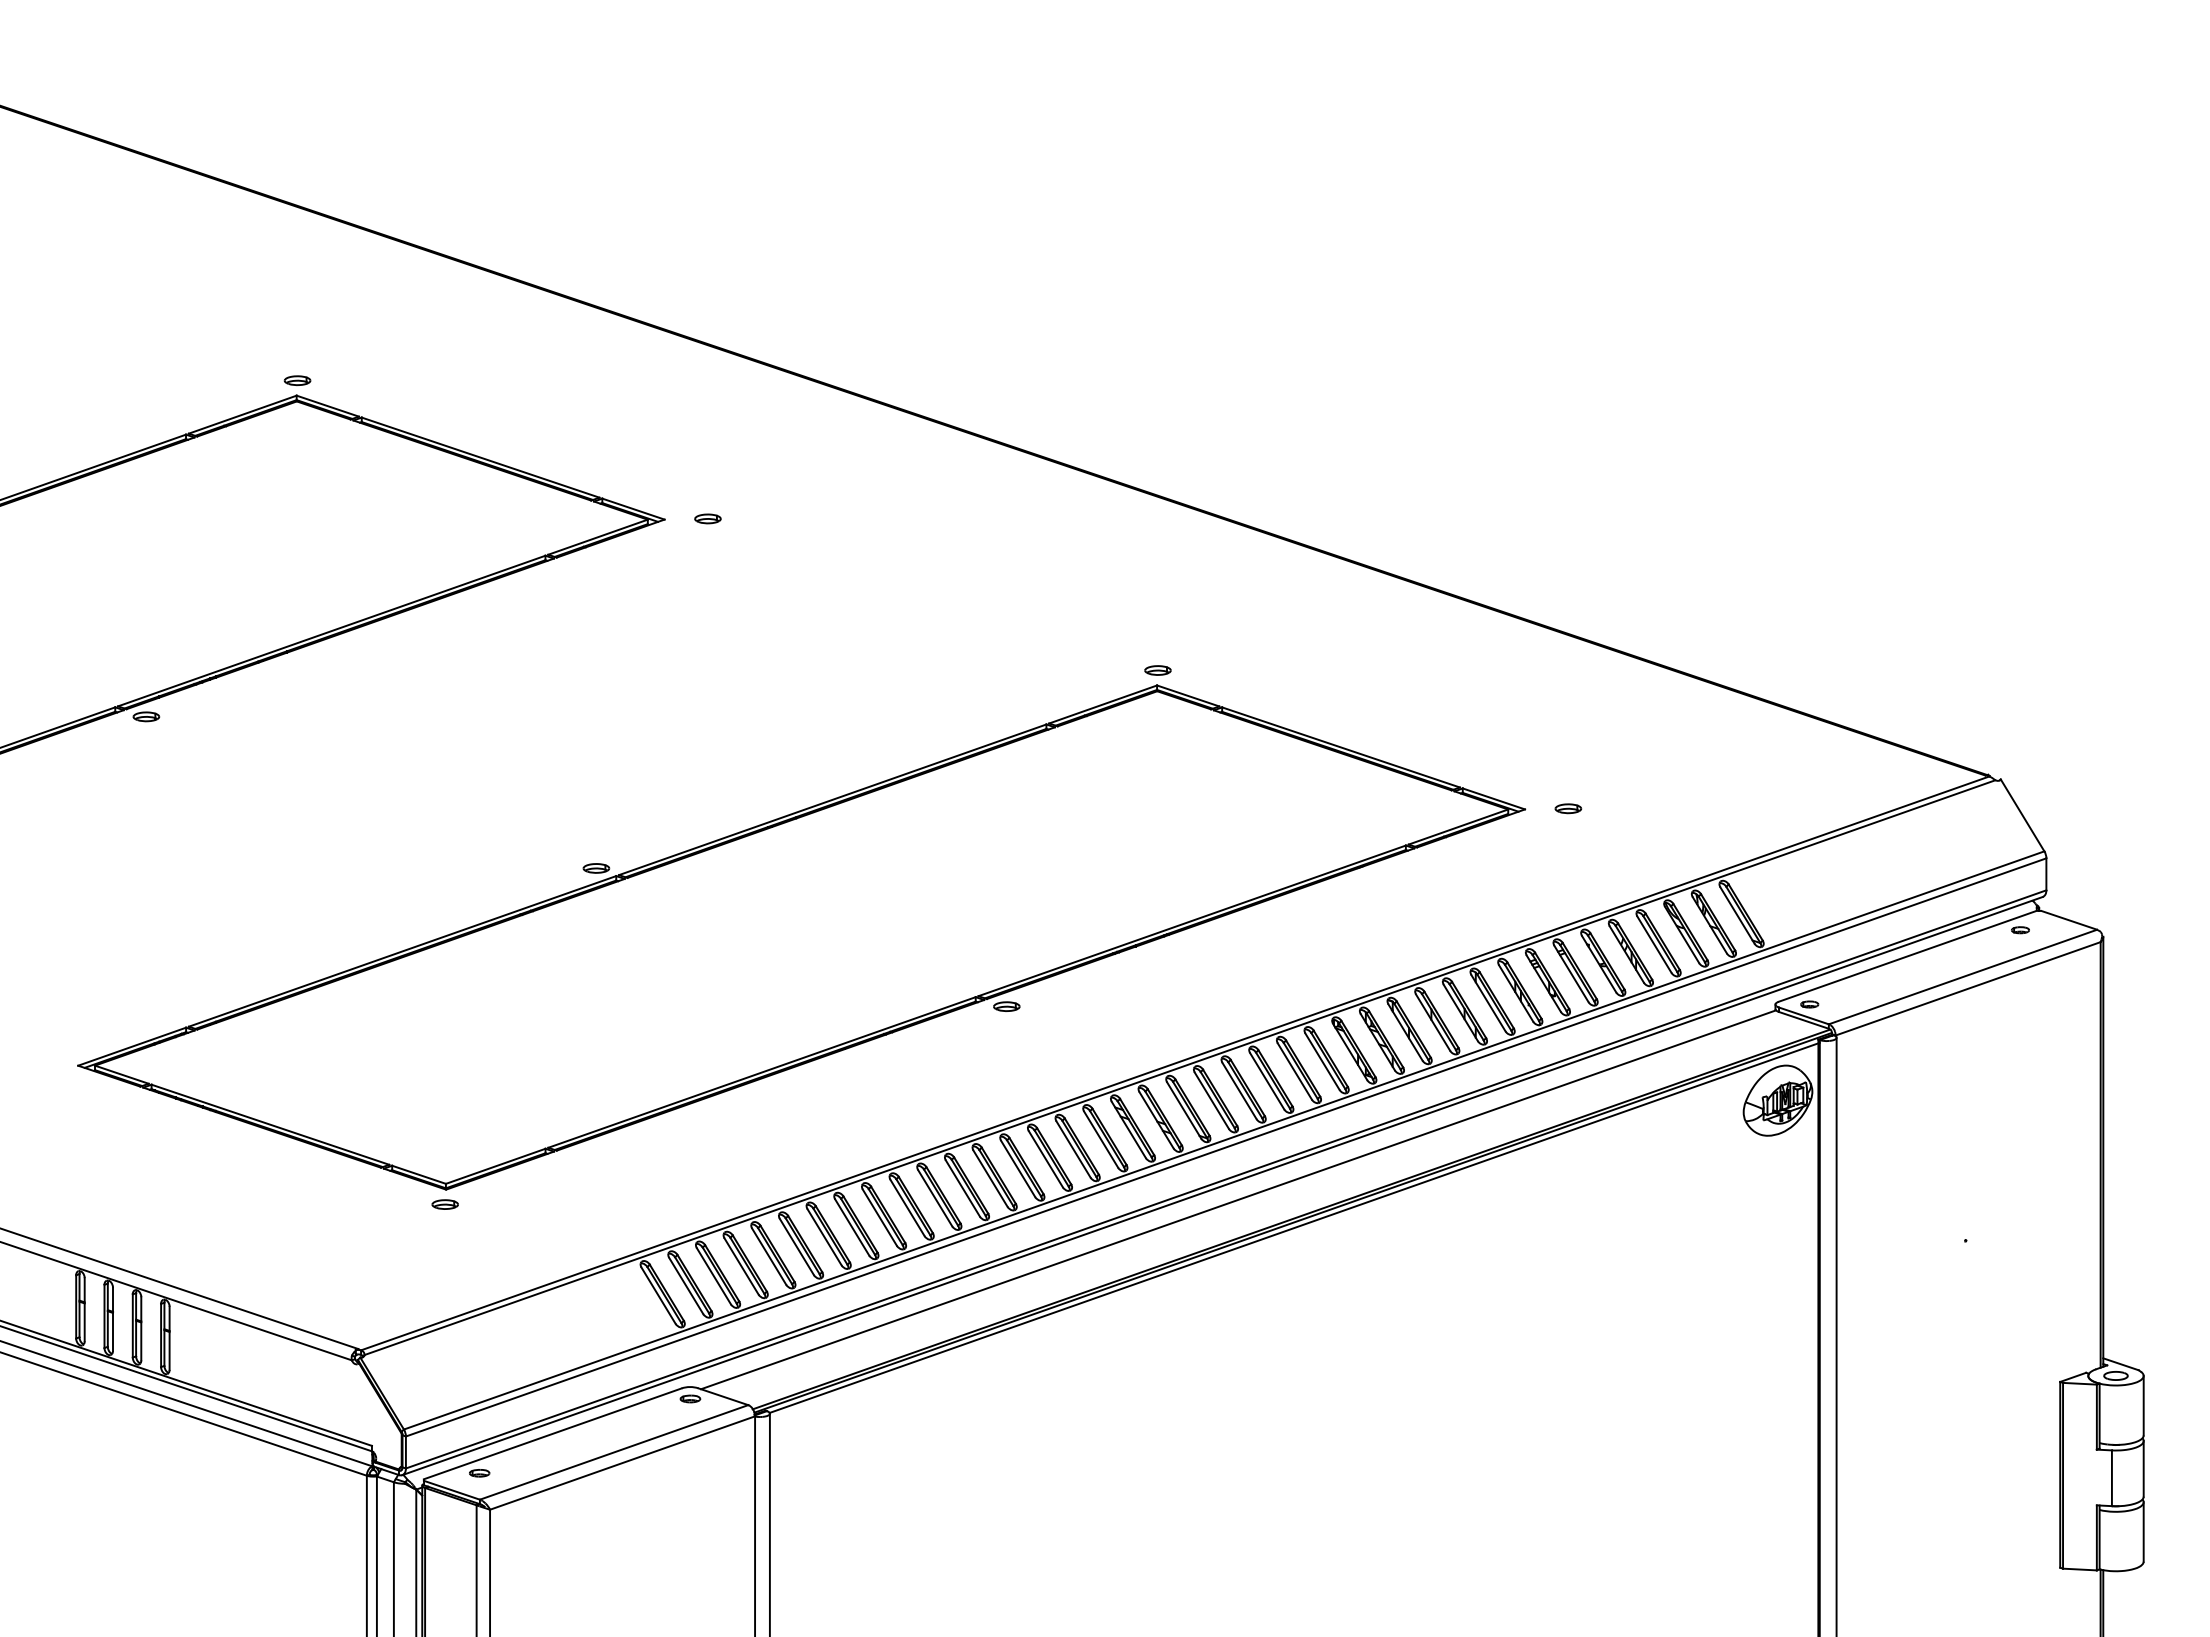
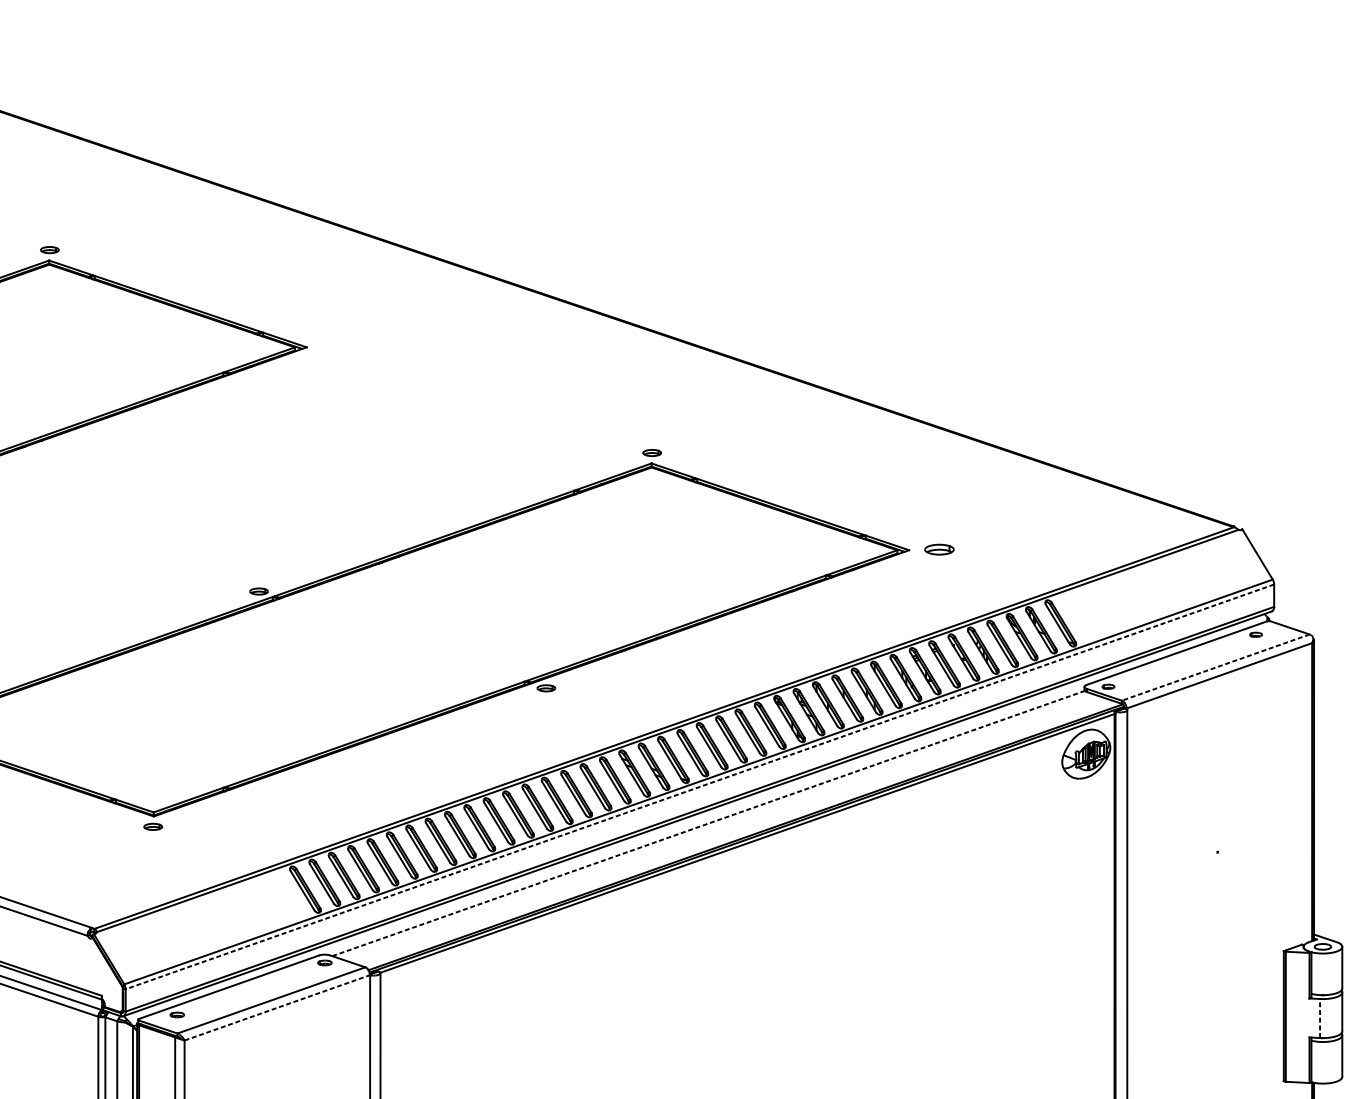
part: (707, 518) -> (336, 346), removed
part: (1568, 808) -> (939, 549), size x1.6
line: (1962, 977) -> (1215, 667), solid -> dashed
line: (1226, 1147) -> (700, 786), solid -> dashed
line: (1238, 1199) -> (708, 823), solid -> dashed
line: (623, 1462) -> (278, 1007), solid -> dashed
line: (2111, 1478) -> (1319, 1018), solid -> dashed

